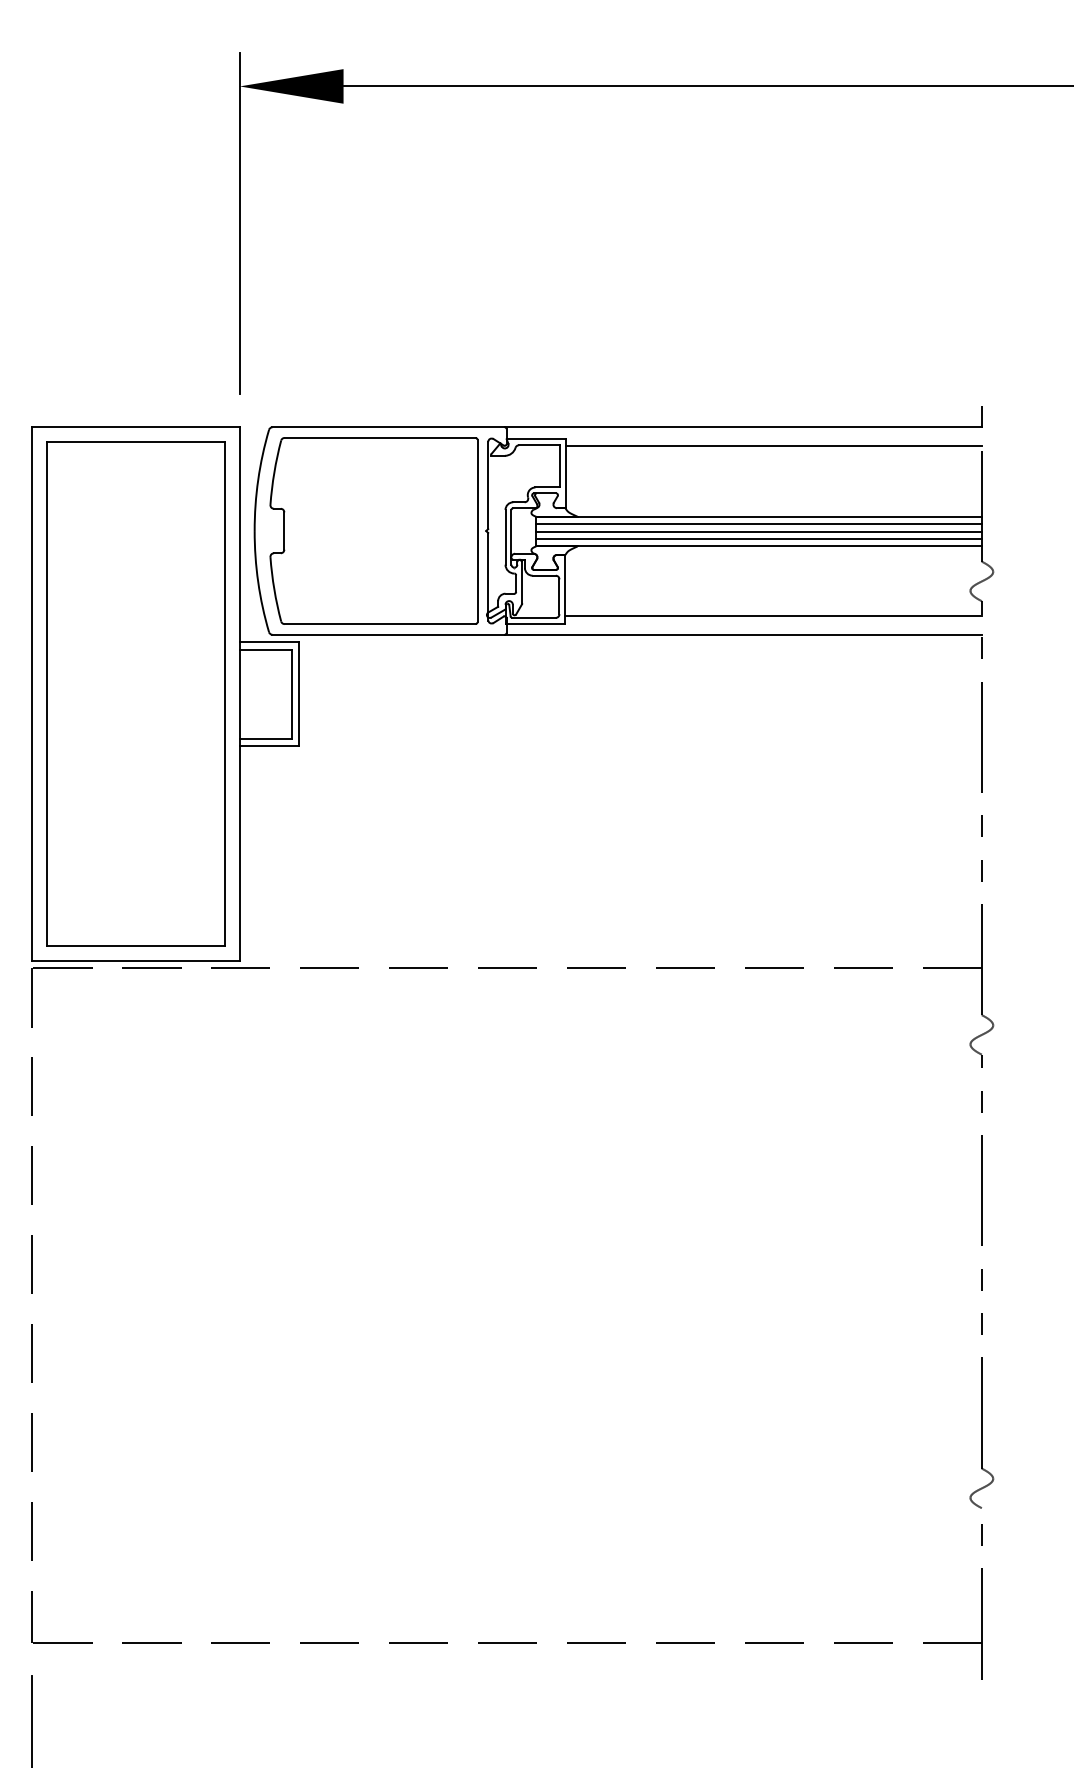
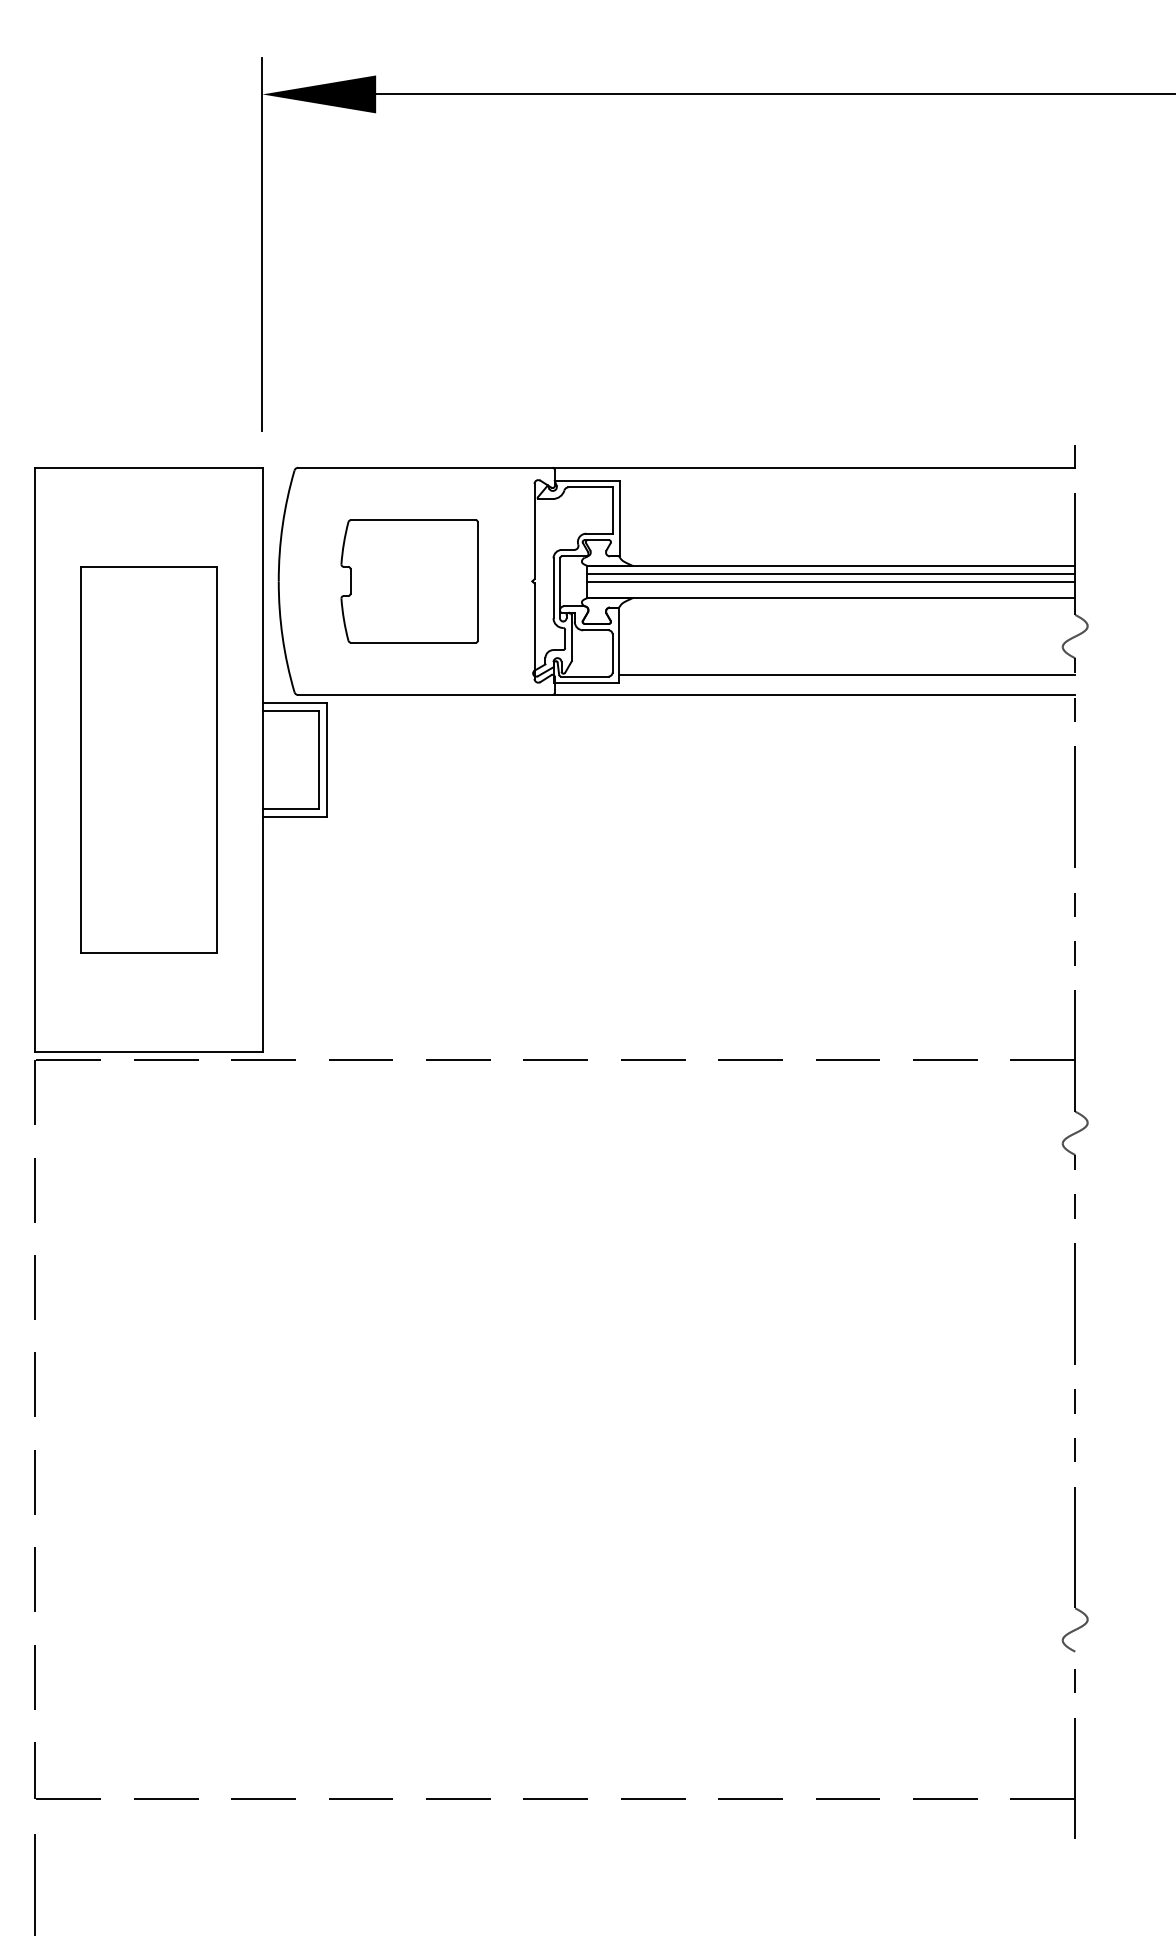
line: (773, 445) -> (847, 487), removed
part: (374, 531) -> (409, 581), size x0.6
line: (758, 539) -> (830, 590), removed
part: (135, 693) -> (148, 759), size x0.7

